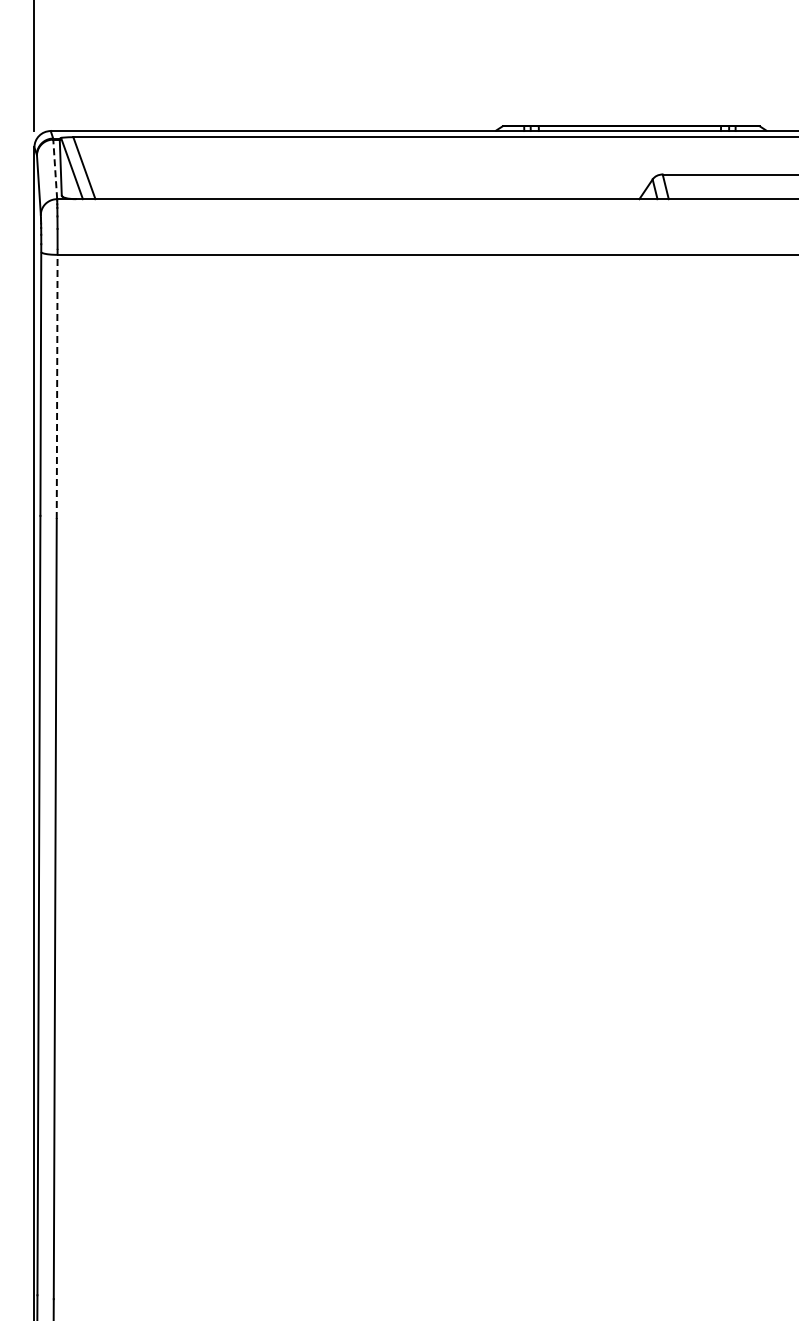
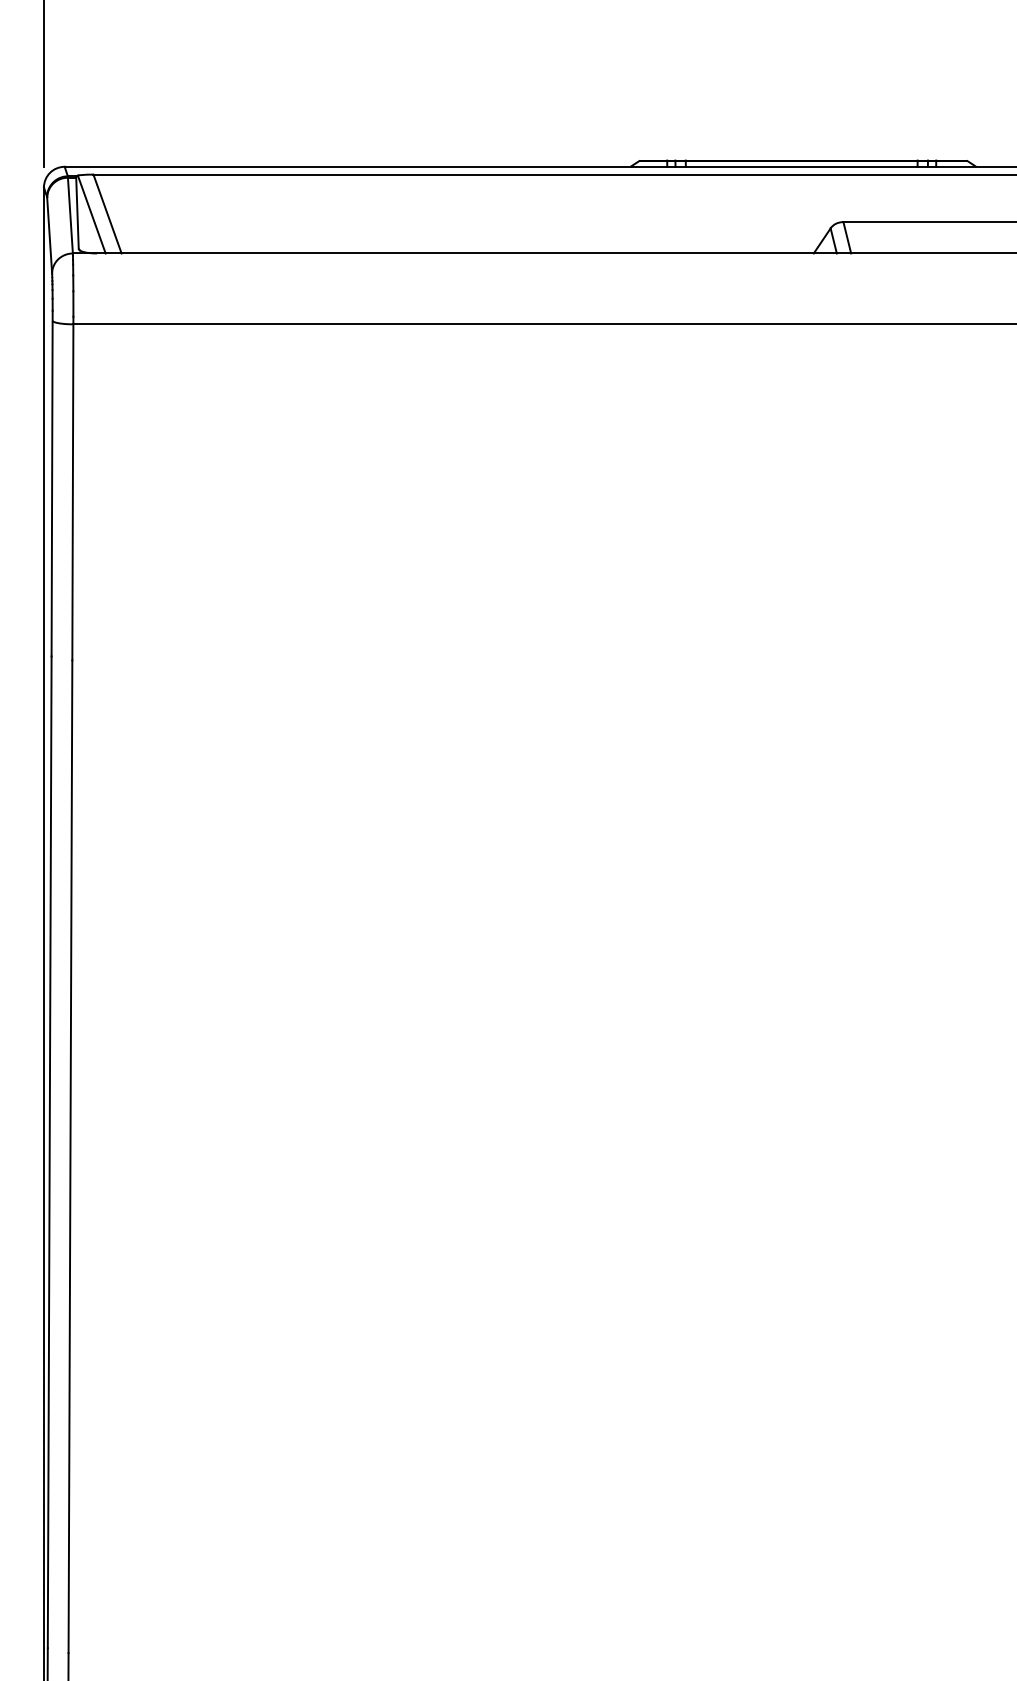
line: (55, 169) -> (70, 215), dashed -> solid
line: (57, 383) -> (73, 488), dashed -> solid

